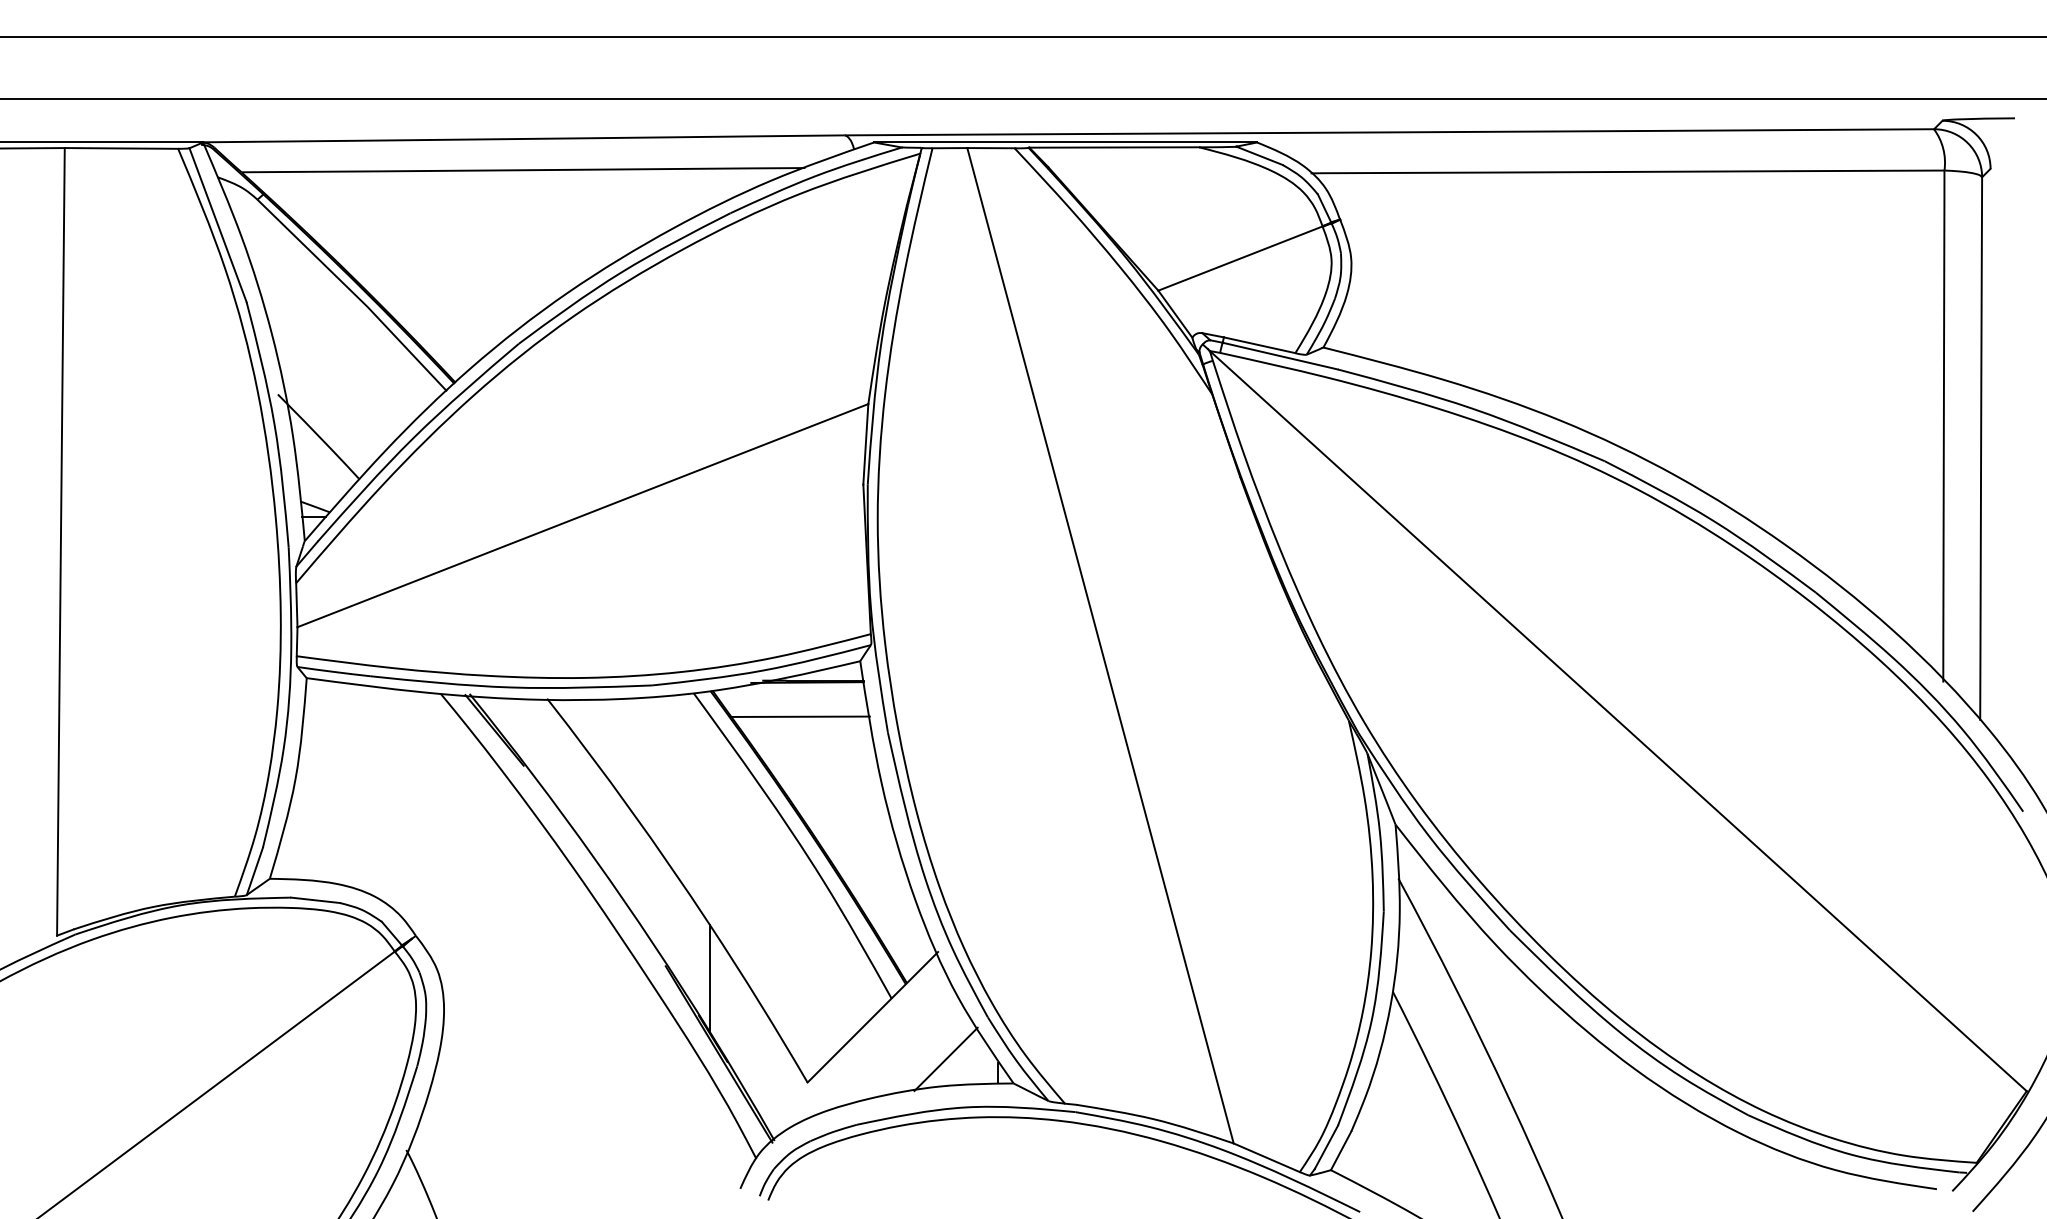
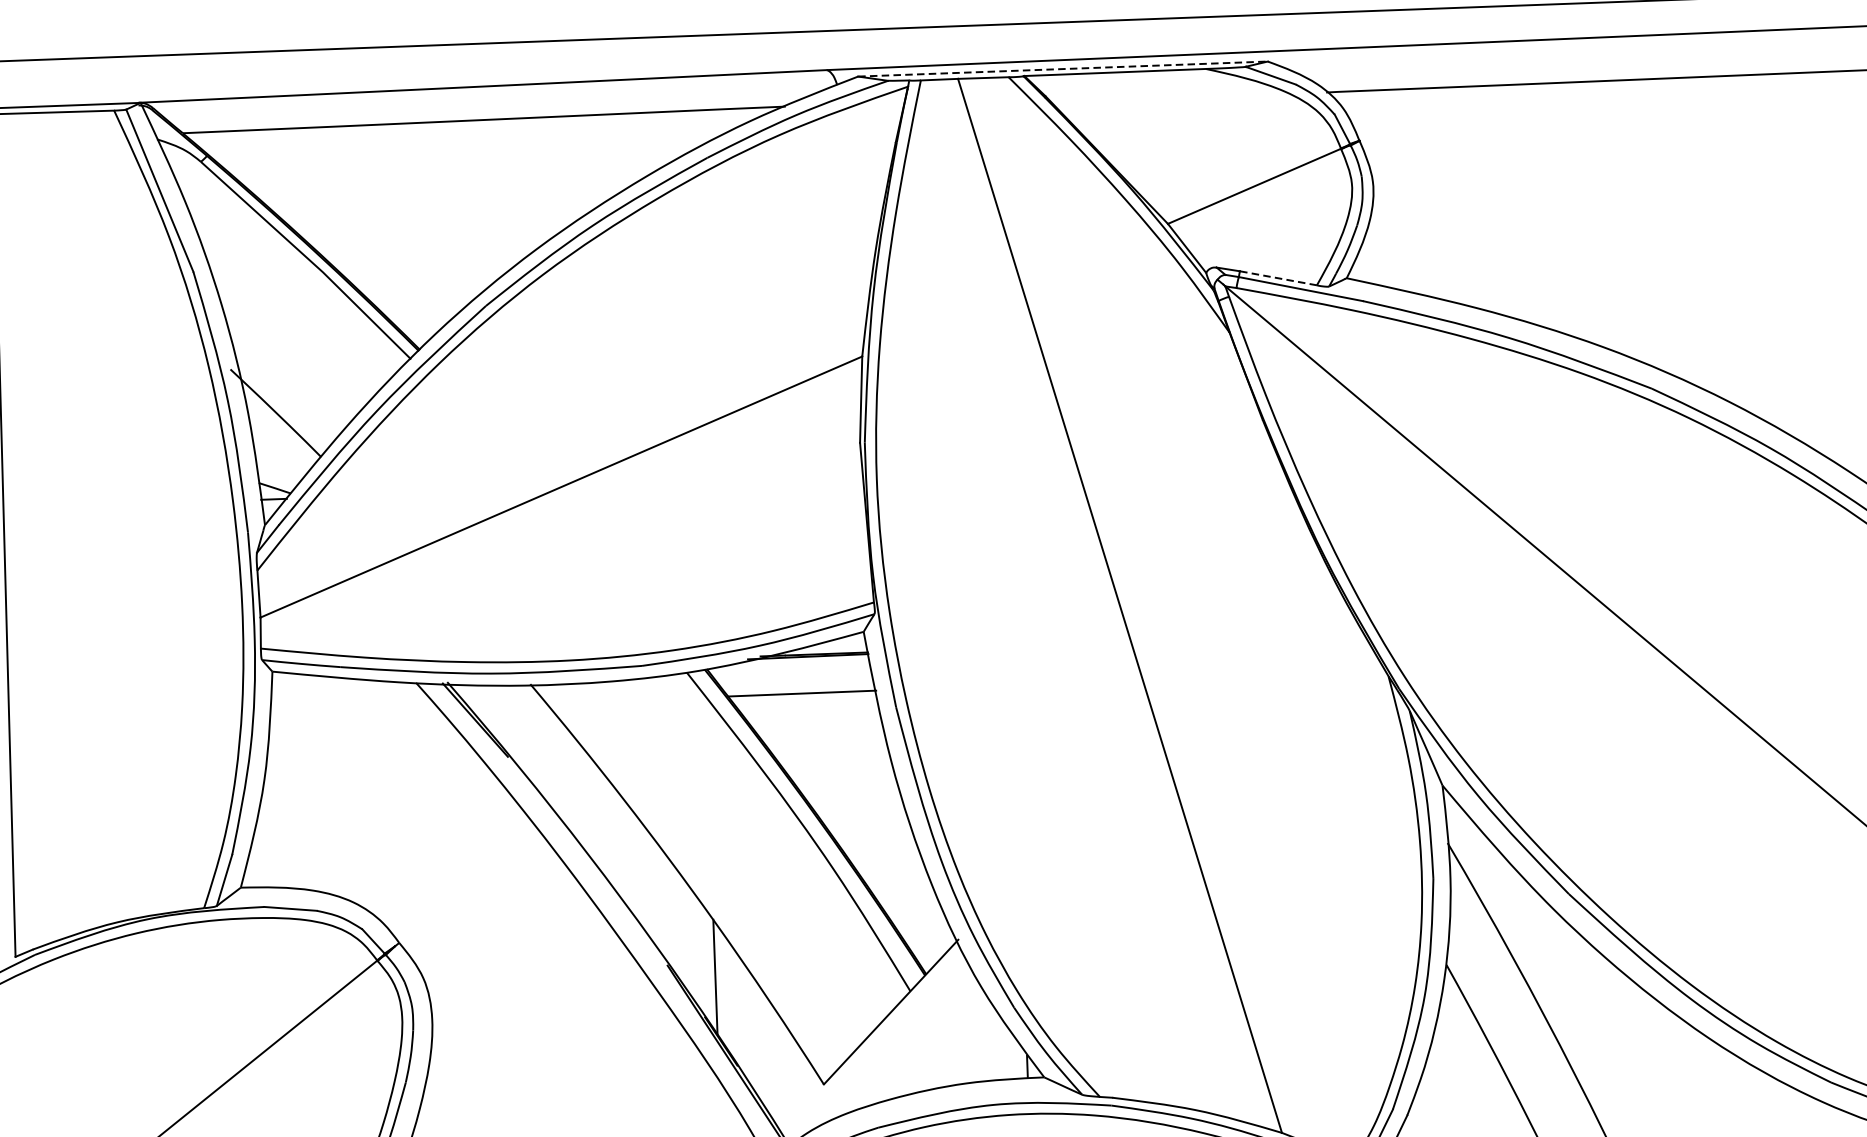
line: (1065, 142) -> (1062, 69), solid -> dashed
line: (1259, 345) -> (1278, 278), solid -> dashed
line: (945, 1058) -> (970, 1053), removed

